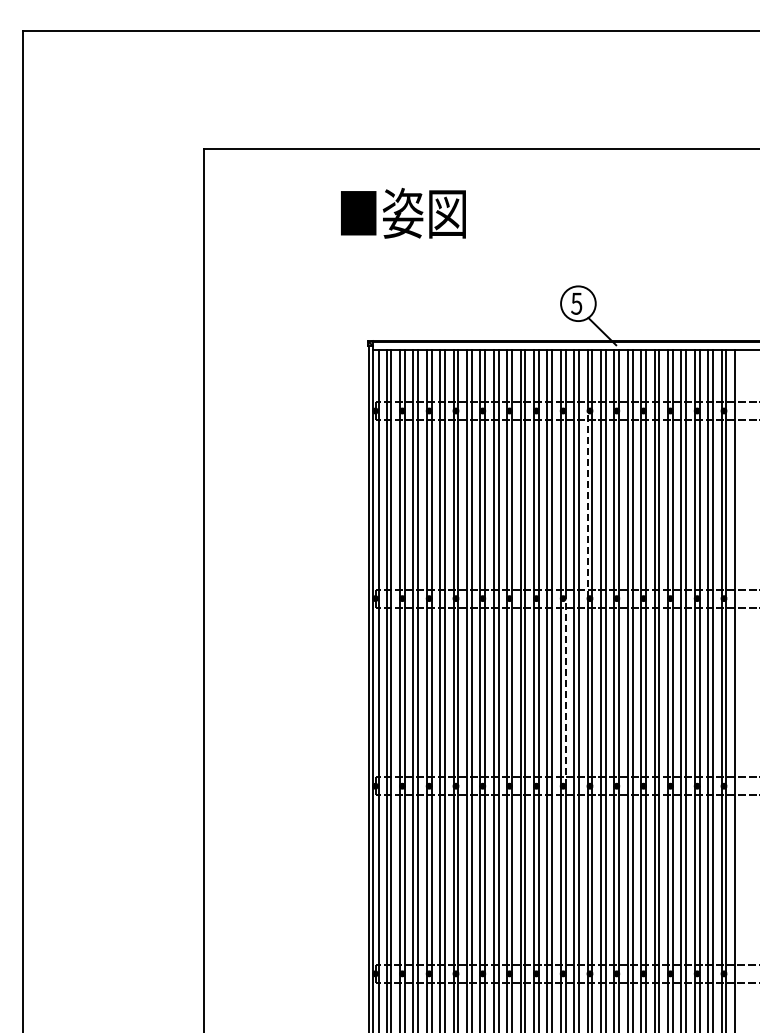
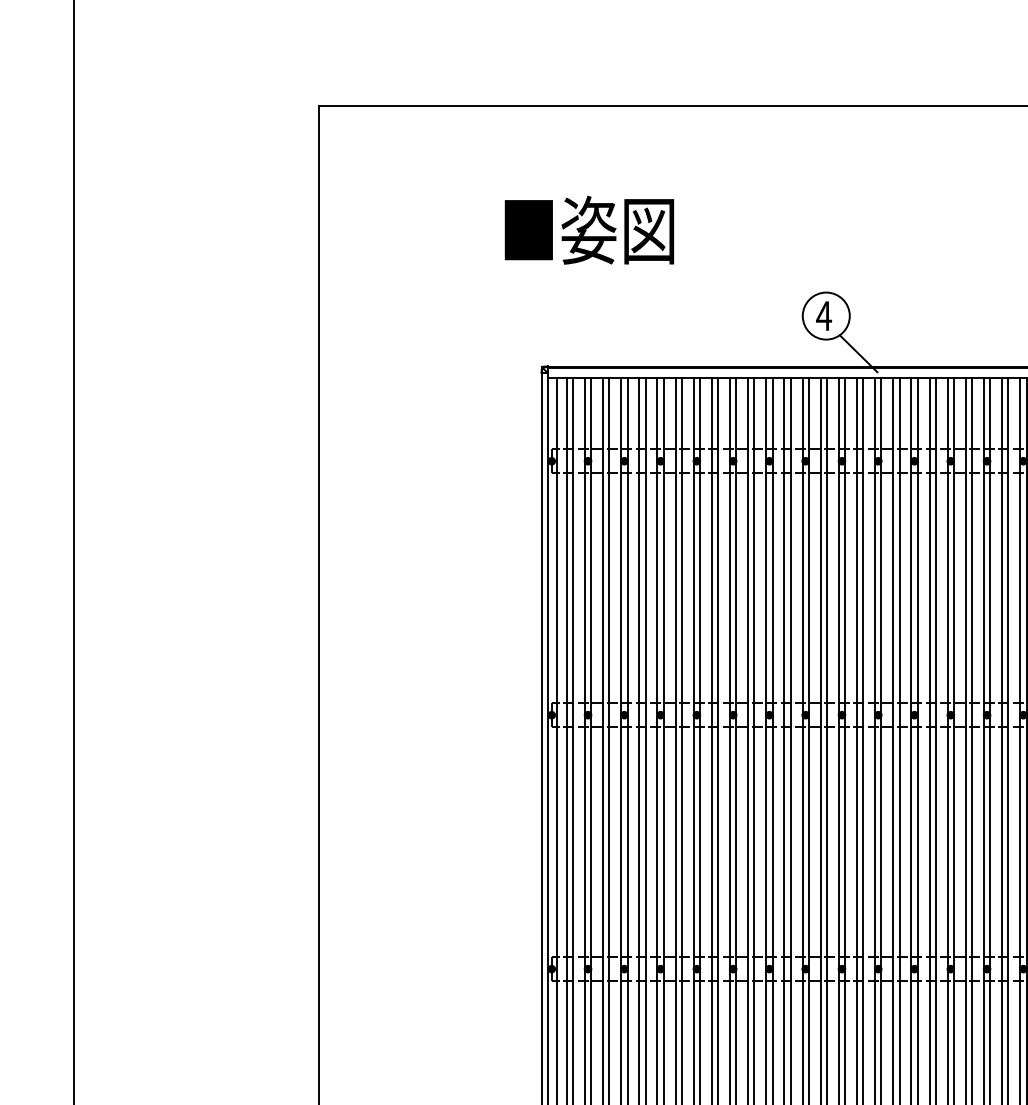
text: (403, 213) -> (589, 230), moved
text: (576, 303) -> (823, 315), 5 -> 4
line: (587, 504) -> (838, 587), dashed -> solid
line: (565, 691) -> (808, 840), dashed -> solid

